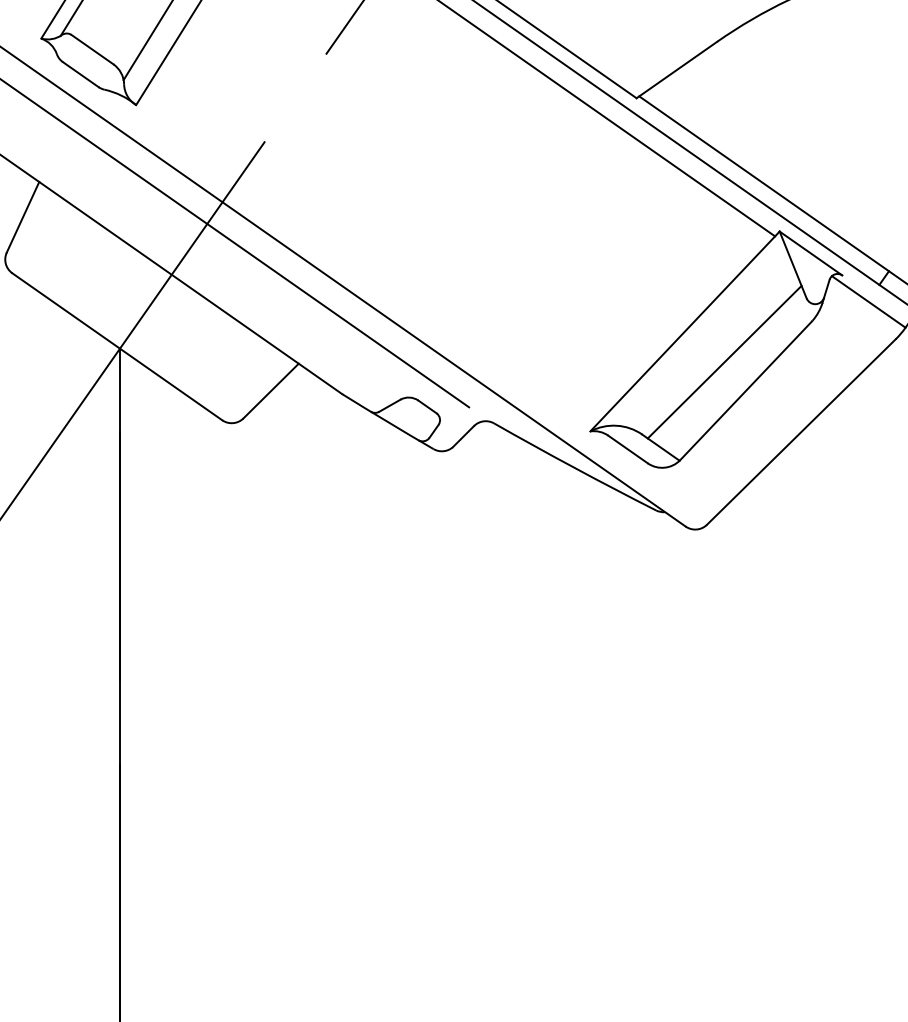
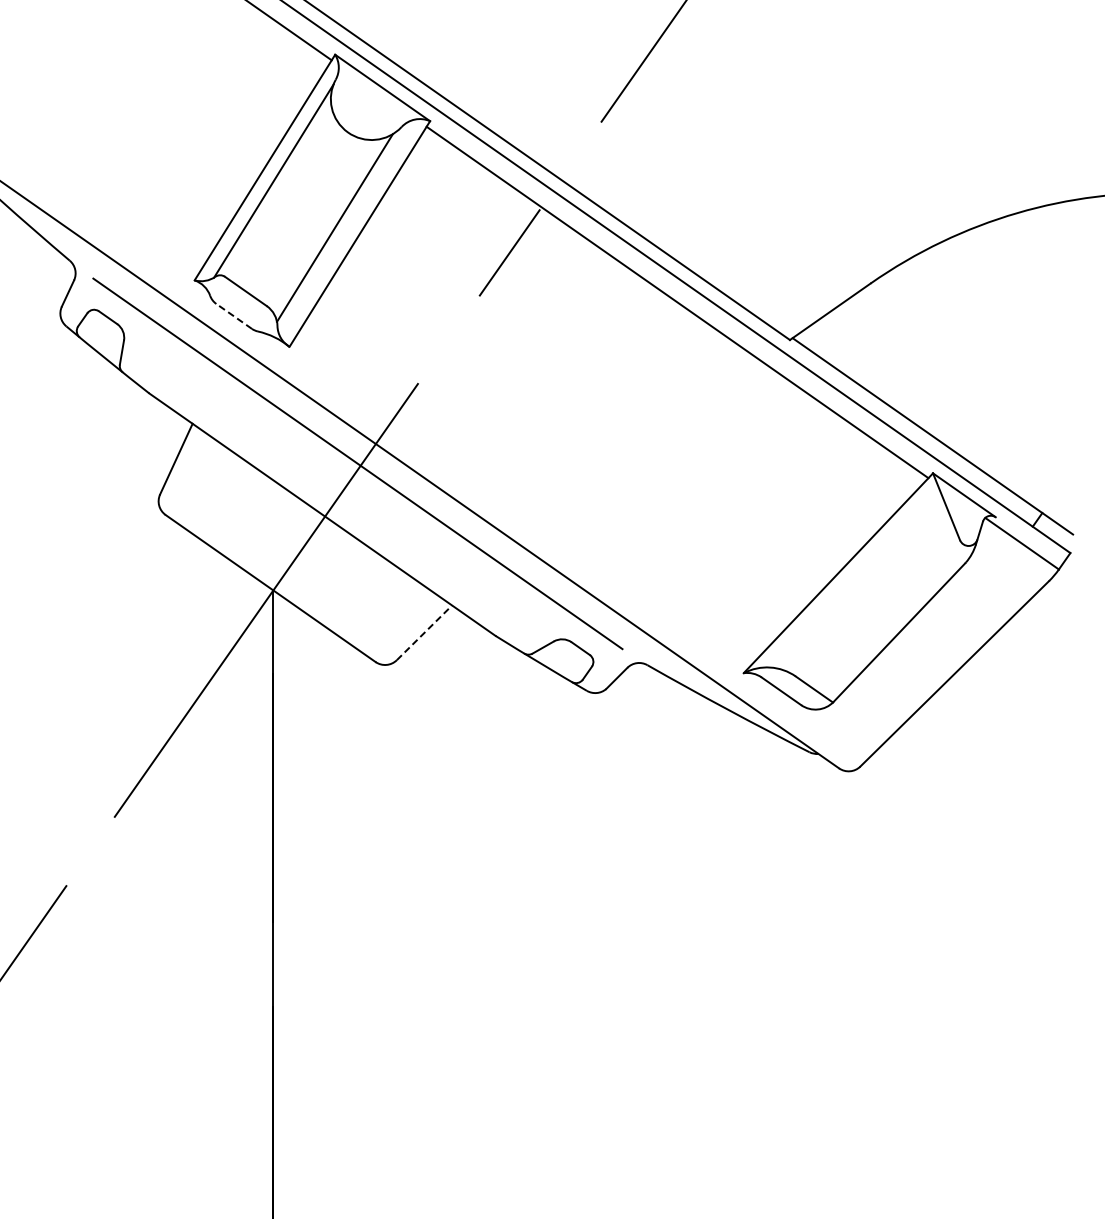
line: (81, 74) -> (234, 316), solid -> dashed
line: (724, 361) -> (877, 603), removed
line: (271, 390) -> (424, 632), solid -> dashed

